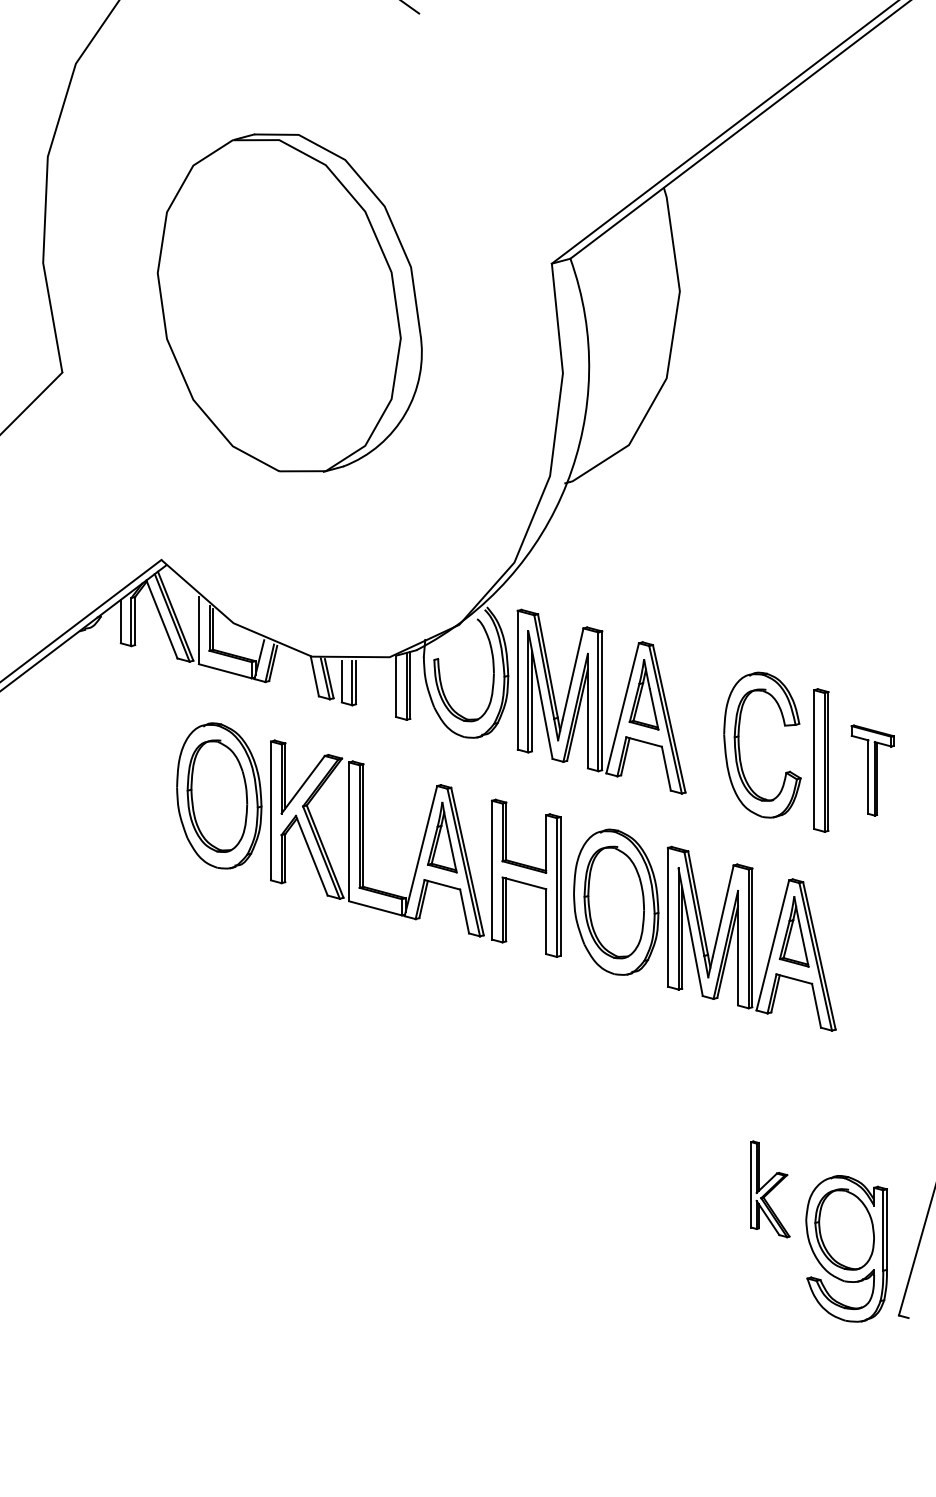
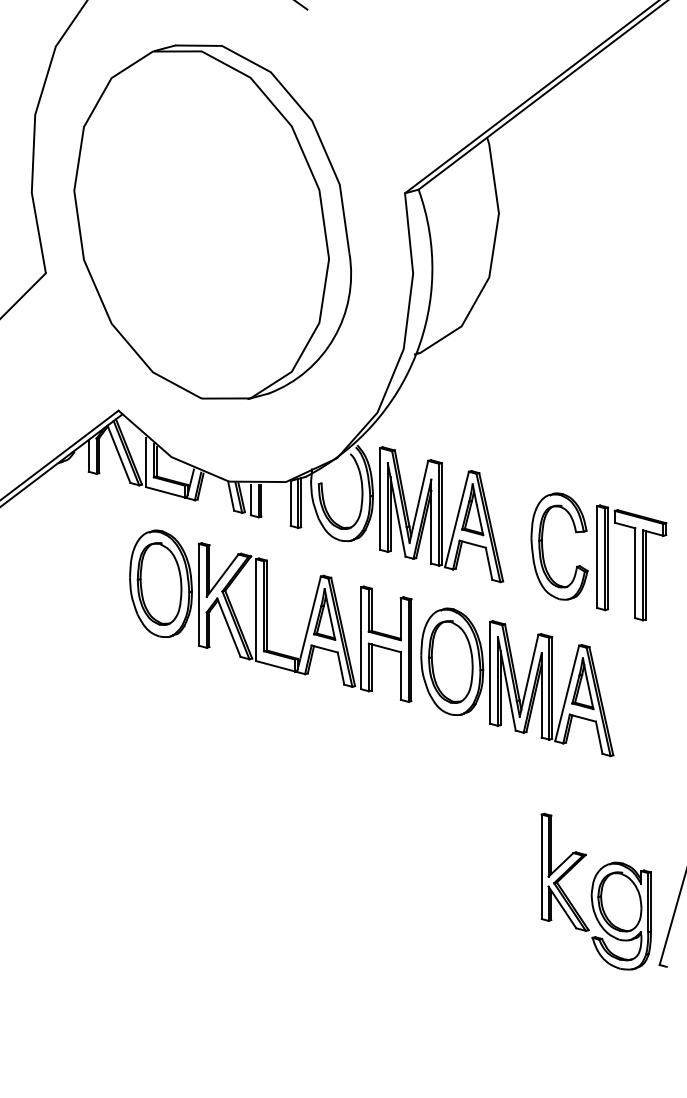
part: (289, 302) -> (212, 221), size x1.43
part: (872, 770) -> (640, 565), size x1.67
part: (770, 1189) -> (565, 872), size x1.67

